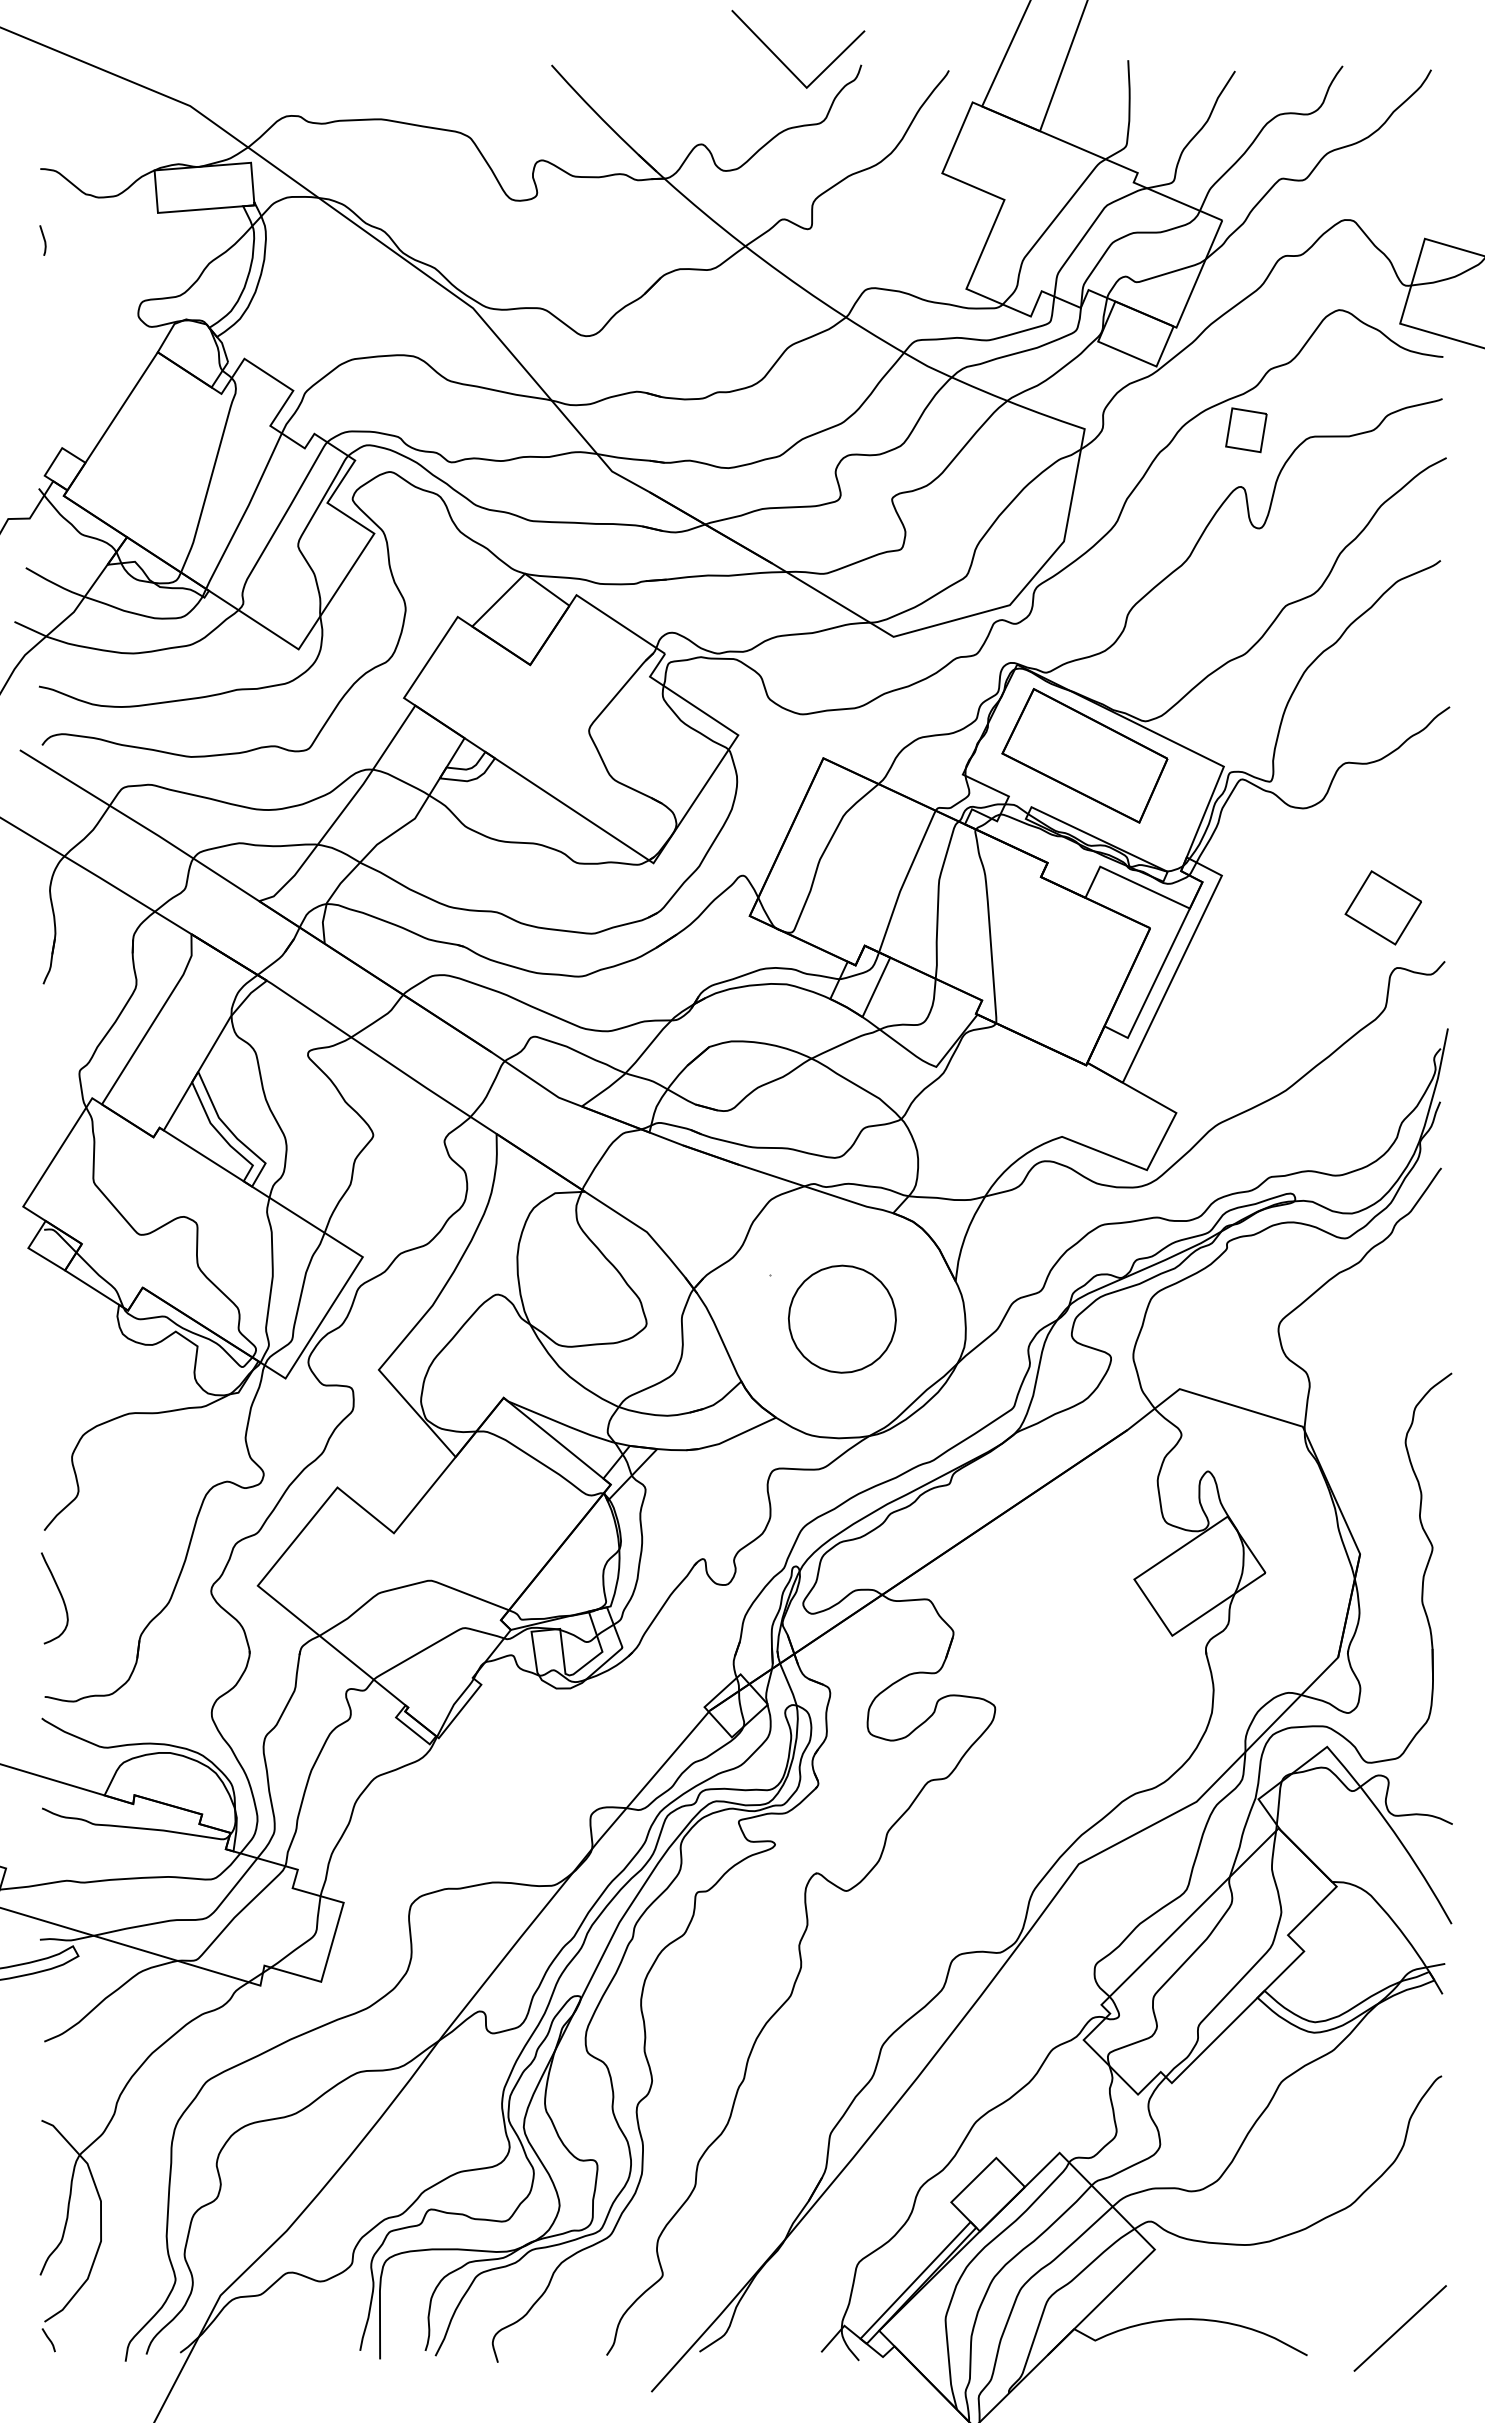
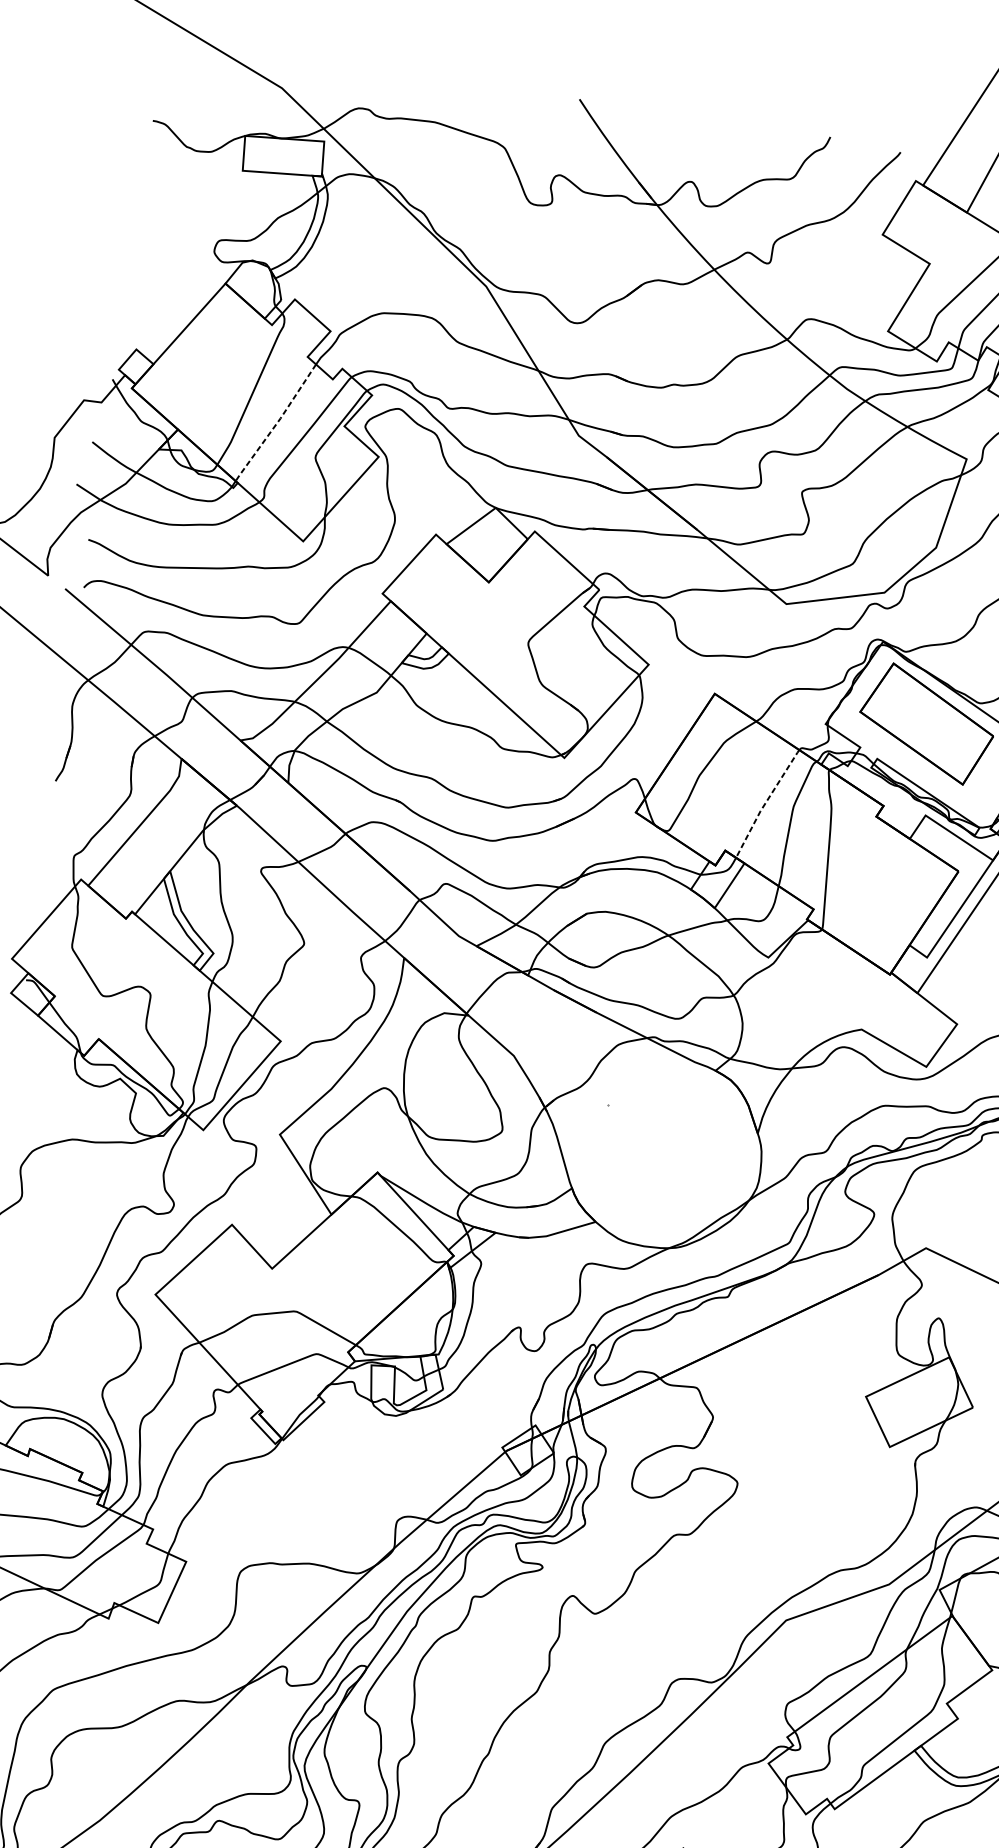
line: (784, 63) -> (768, 126), removed
line: (43, 240) -> (146, 179), removed
line: (245, 512) -> (276, 424), solid -> dashed
line: (904, 880) -> (765, 802), solid -> dashed
part: (842, 1318) -> (661, 1149), removed

